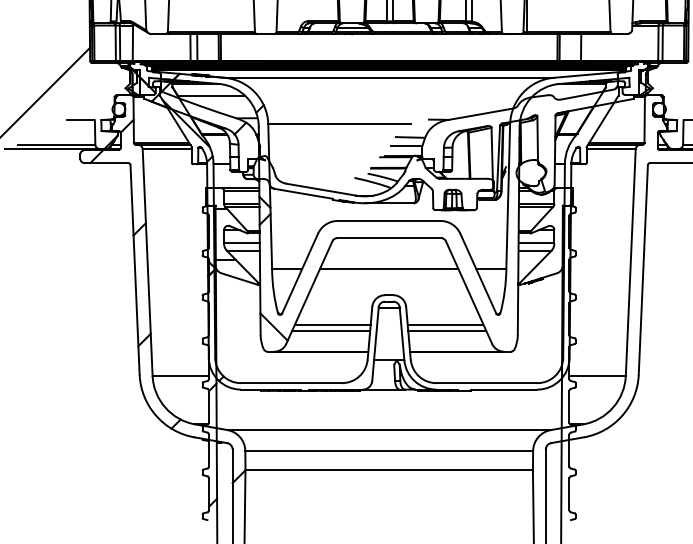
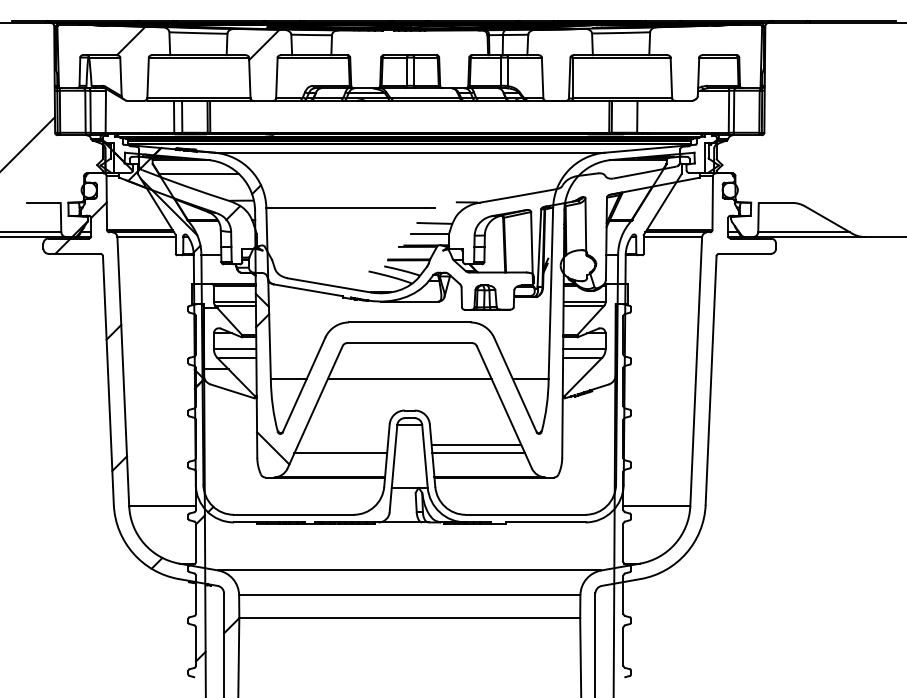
line: (332, 324) -> (342, 445), removed

